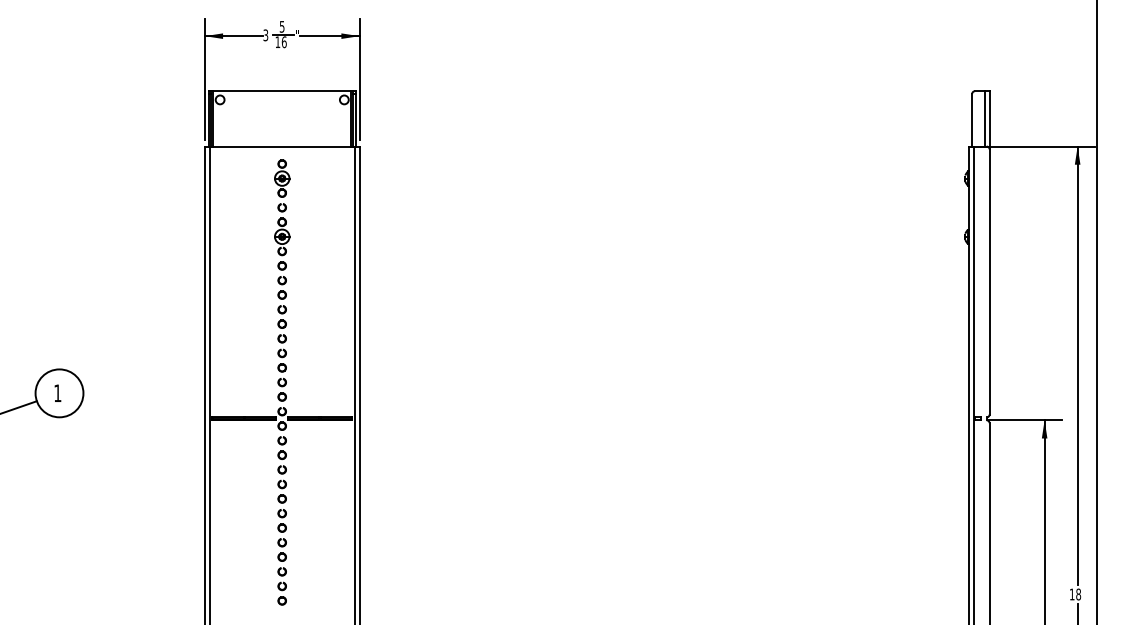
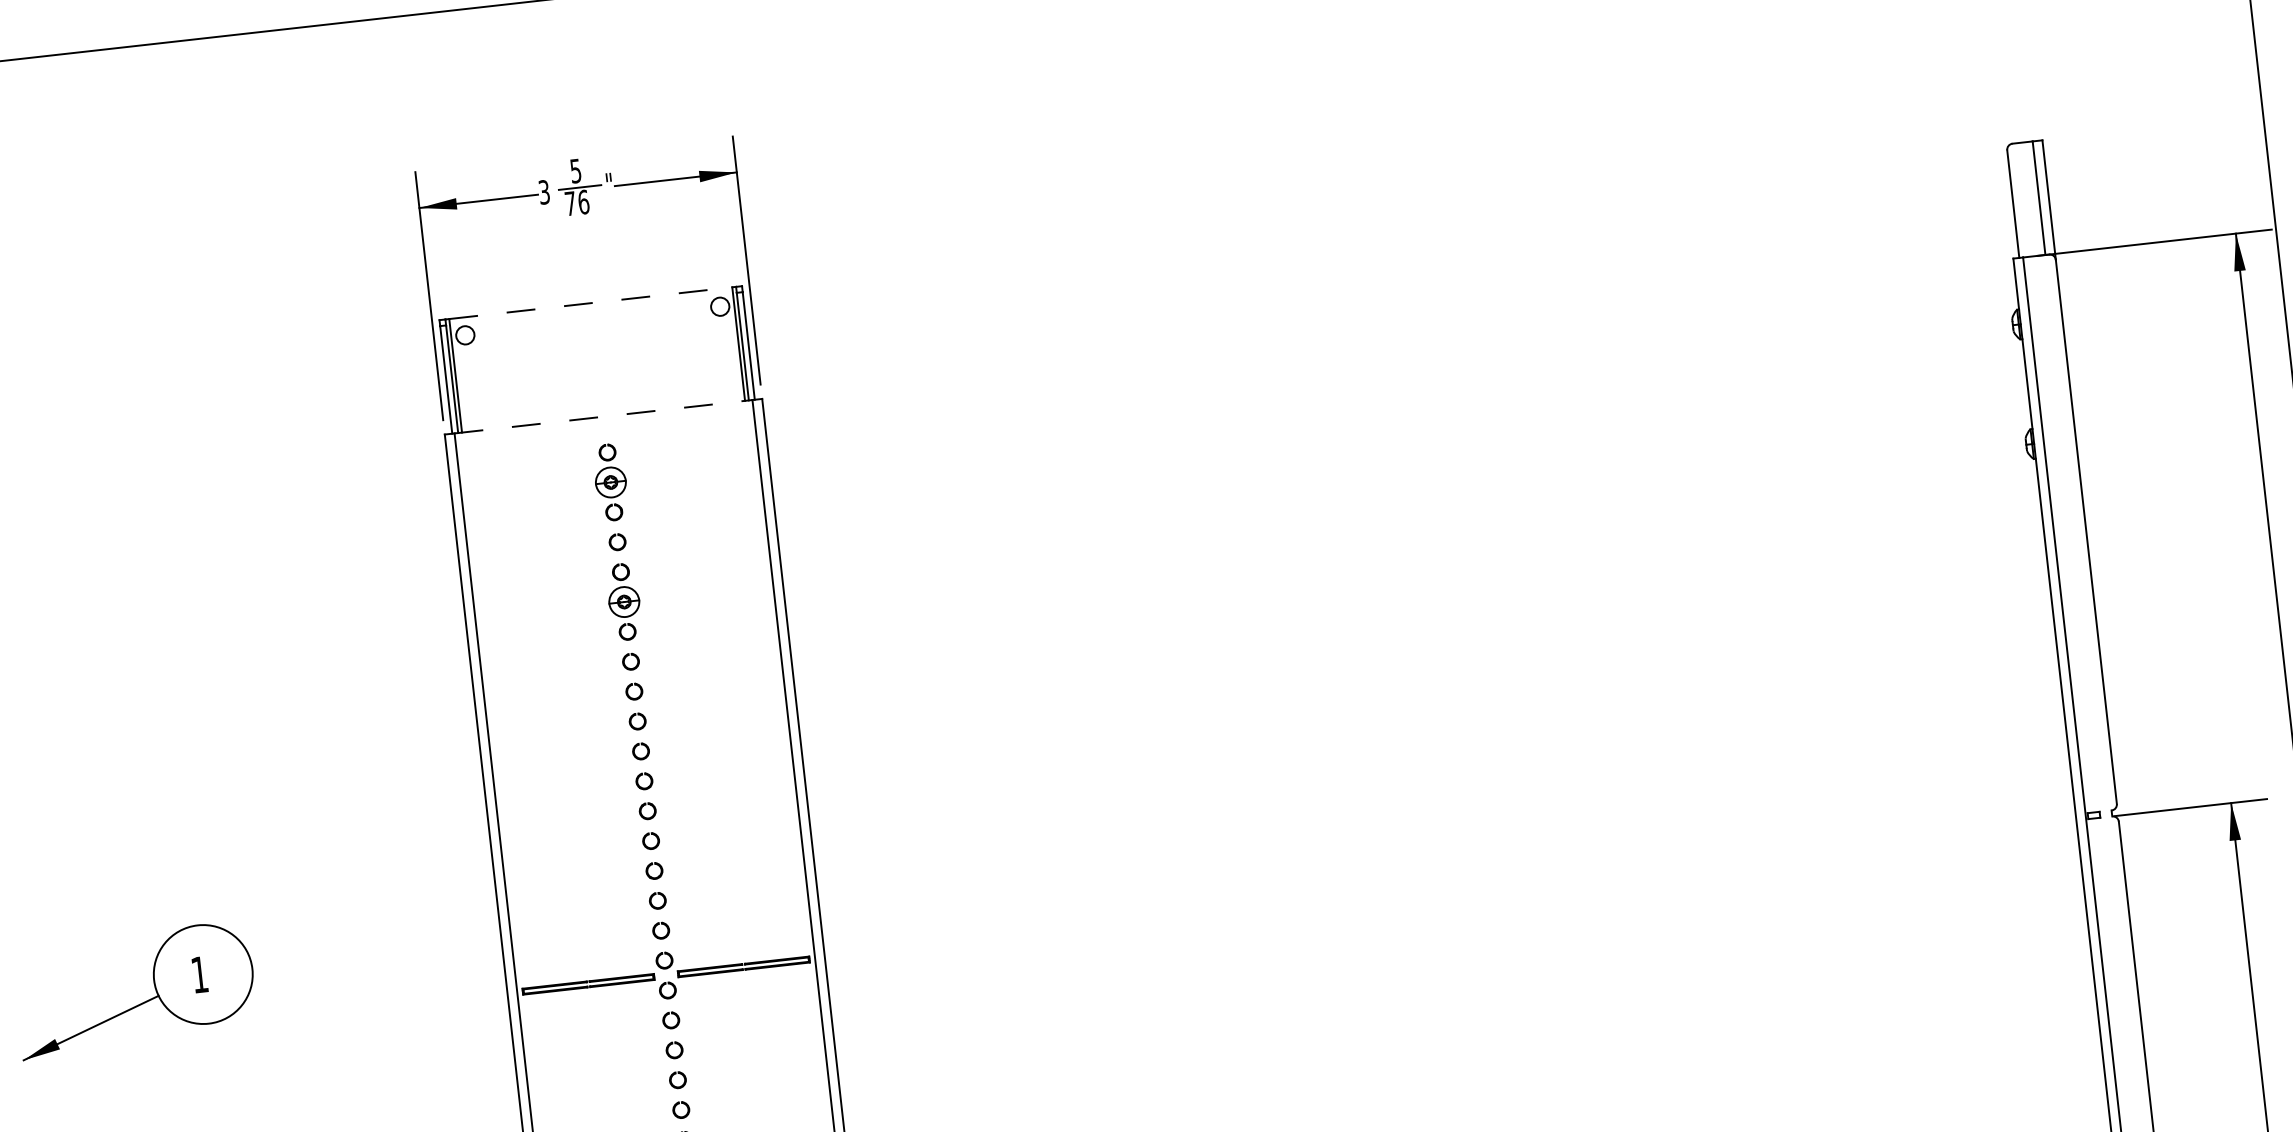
text: (277, 41) -> (569, 202), 16 -> 76
line: (282, 91) -> (591, 303), solid -> dashed
line: (282, 146) -> (604, 416), solid -> dashed

